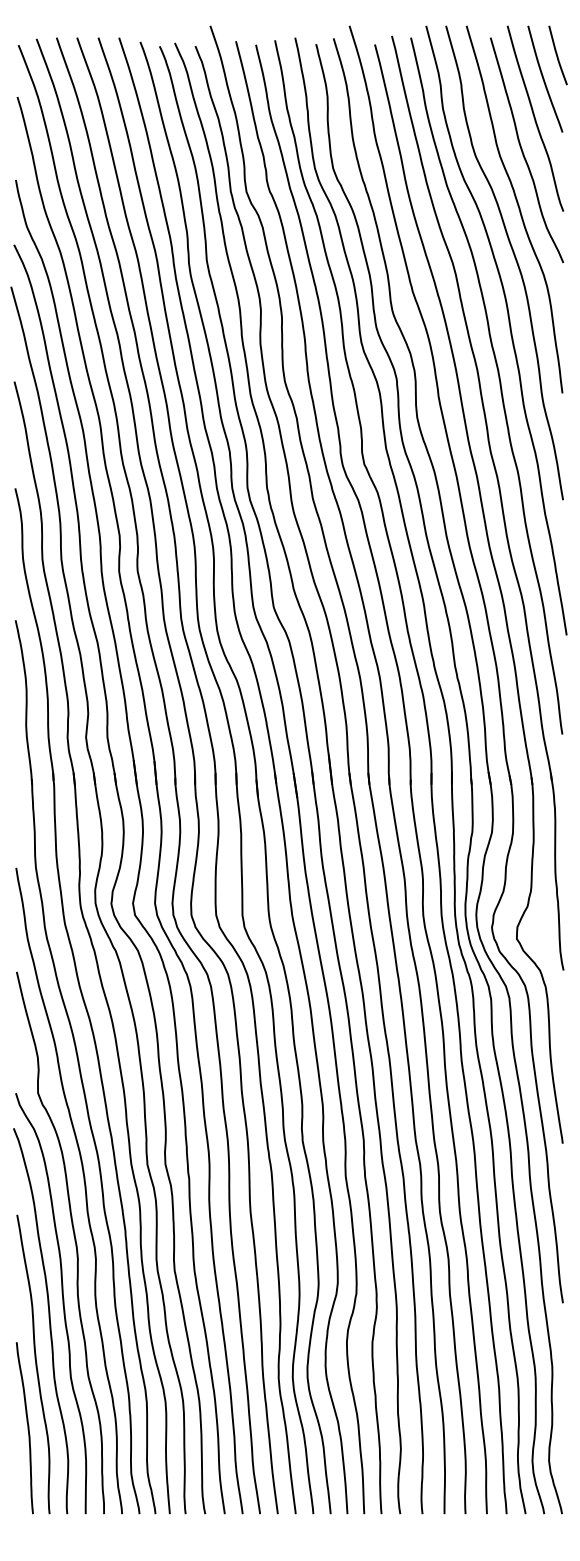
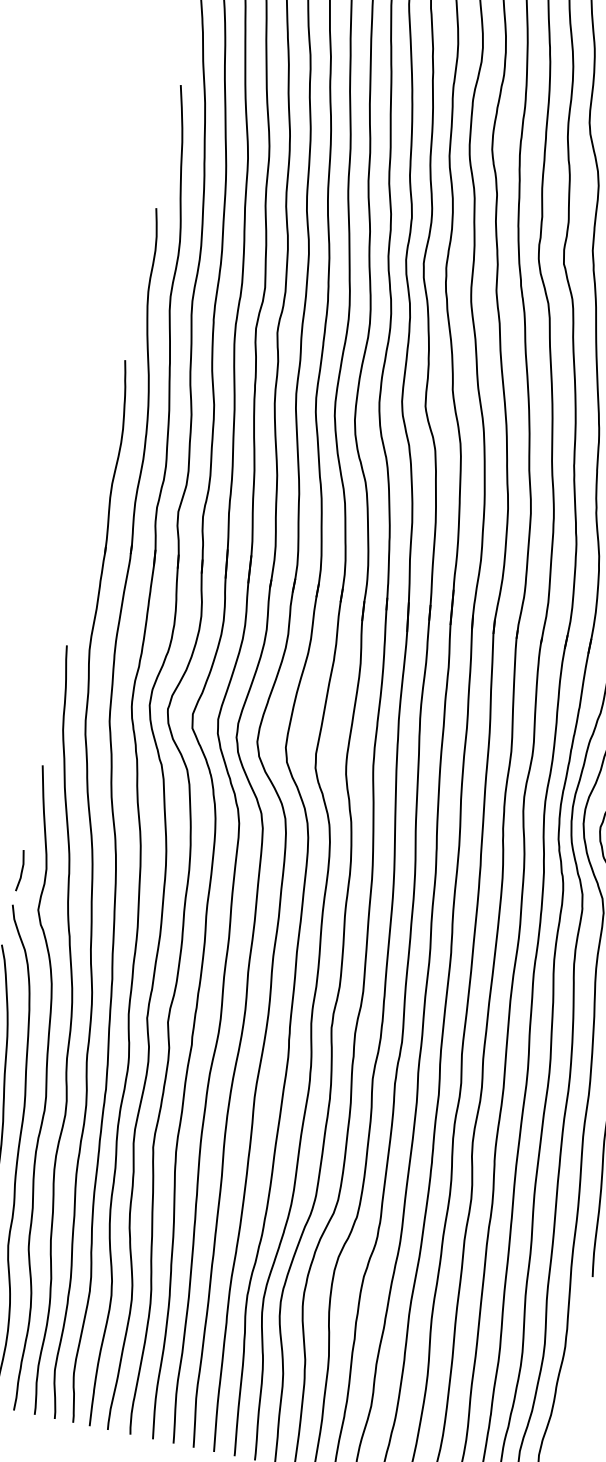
line: (16, 1063) -> (20, 870), added

